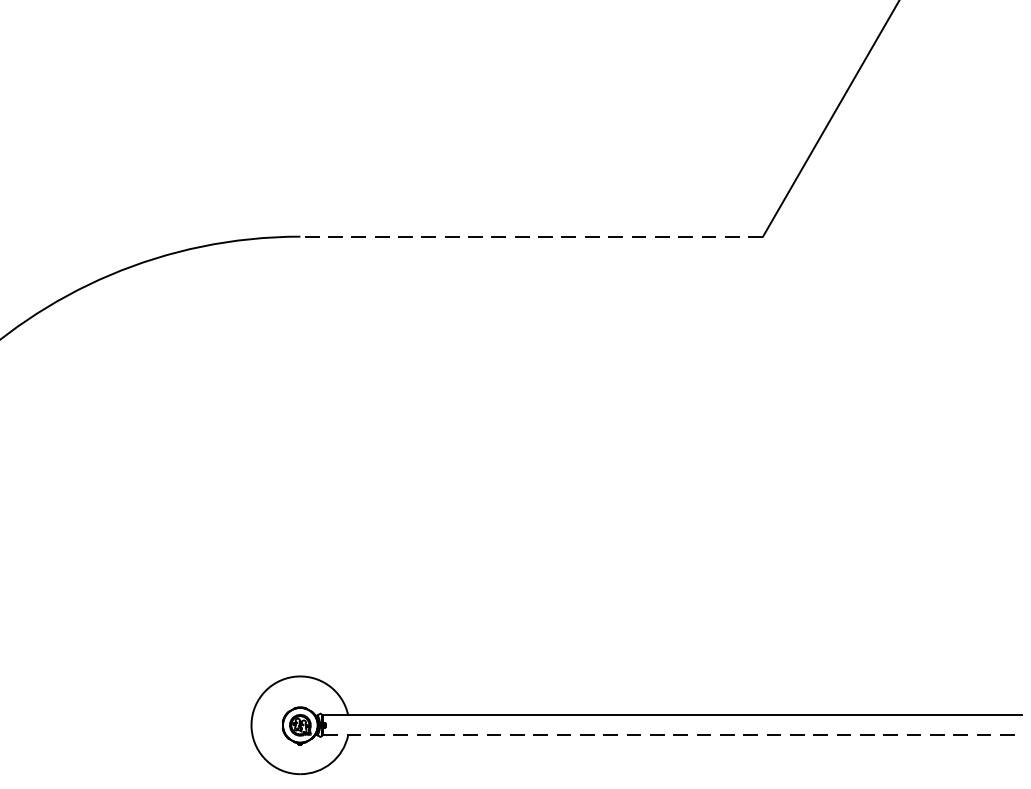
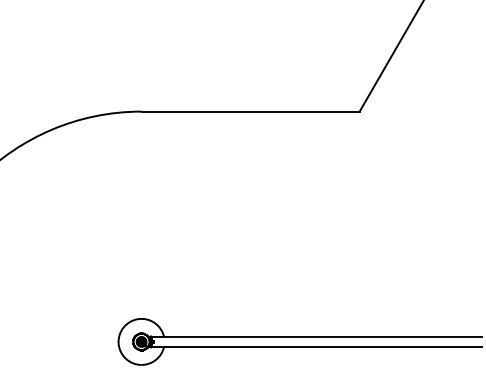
line: (531, 236) -> (250, 111), dashed -> solid
line: (673, 735) -> (317, 346), dashed -> solid

